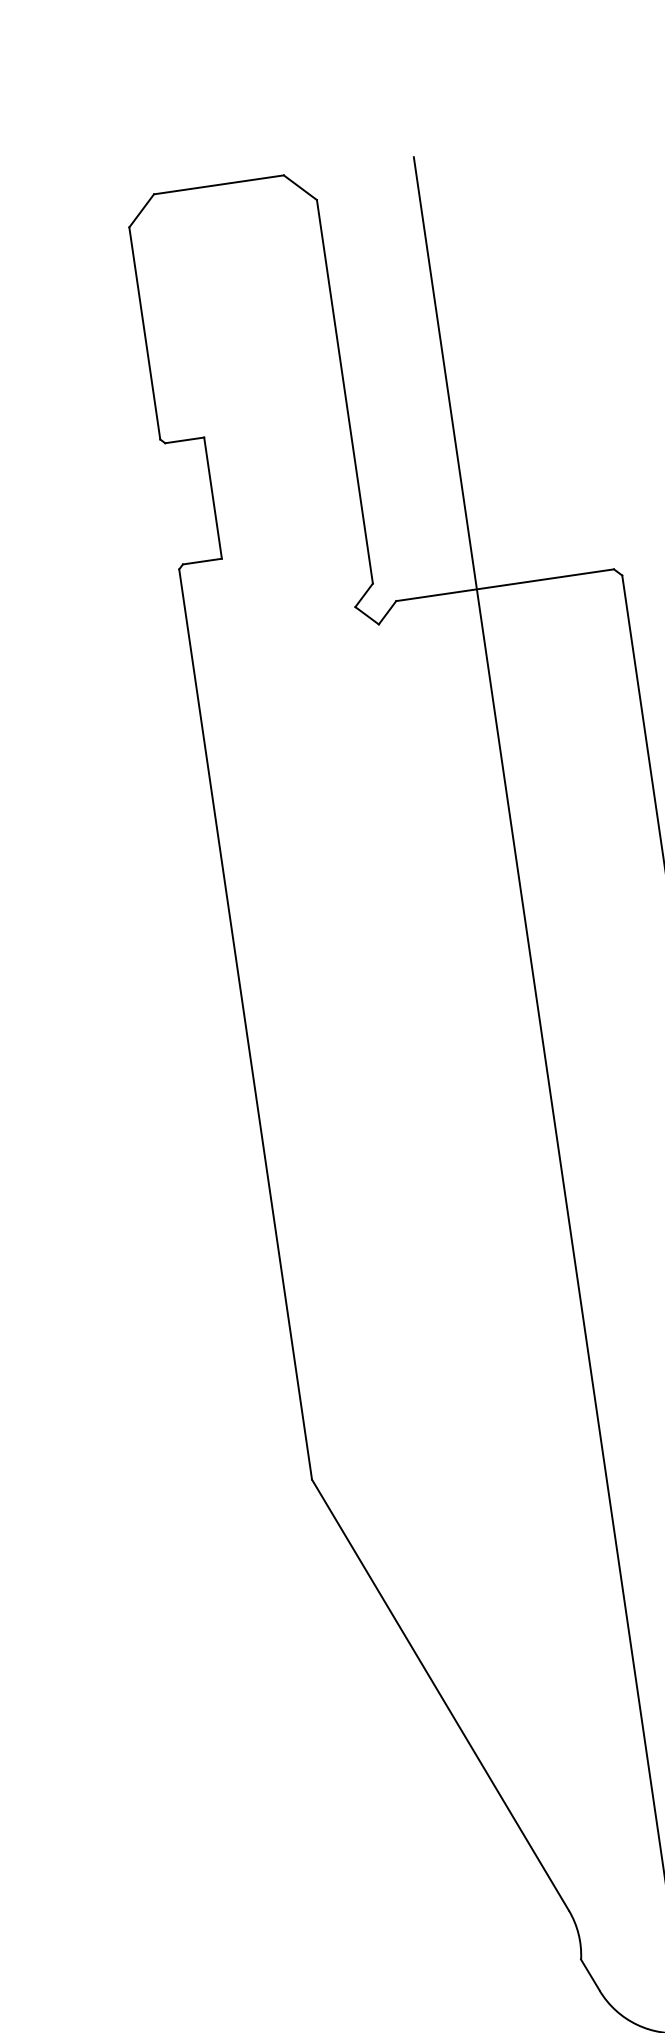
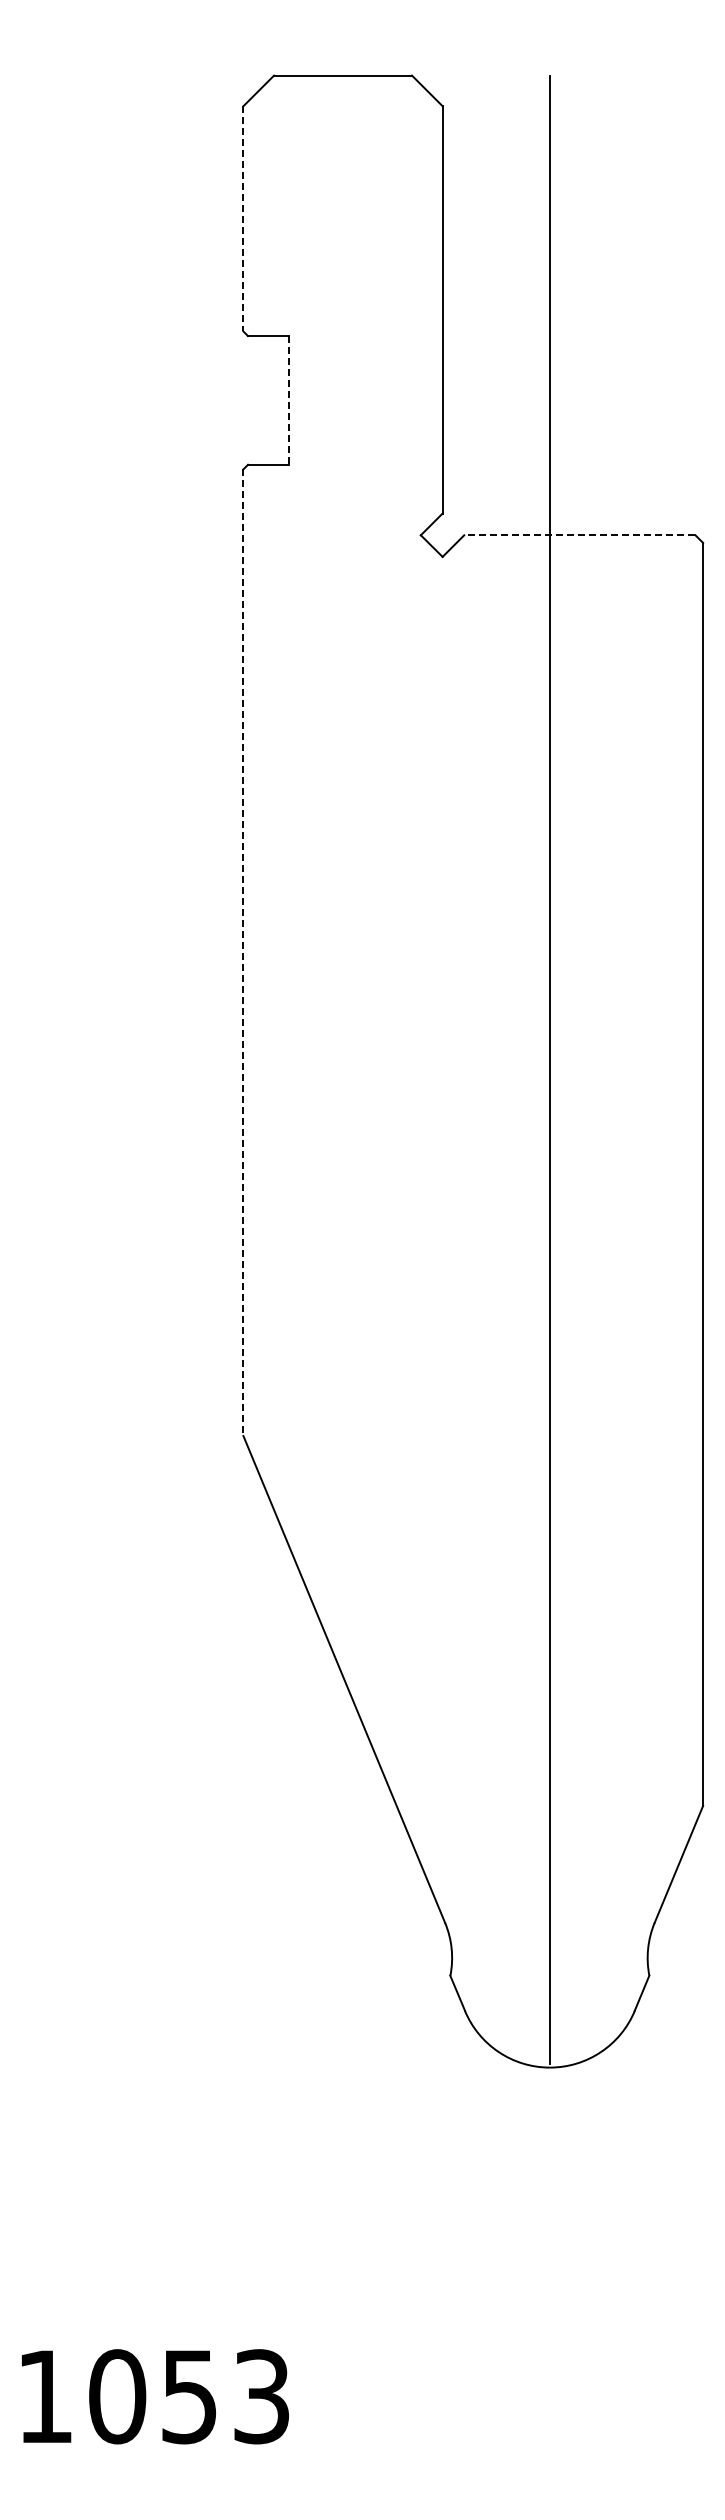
line: (144, 333) -> (243, 218), solid -> dashed
line: (213, 498) -> (289, 400), solid -> dashed
line: (504, 585) -> (579, 535), solid -> dashed
line: (245, 1025) -> (243, 953), solid -> dashed

